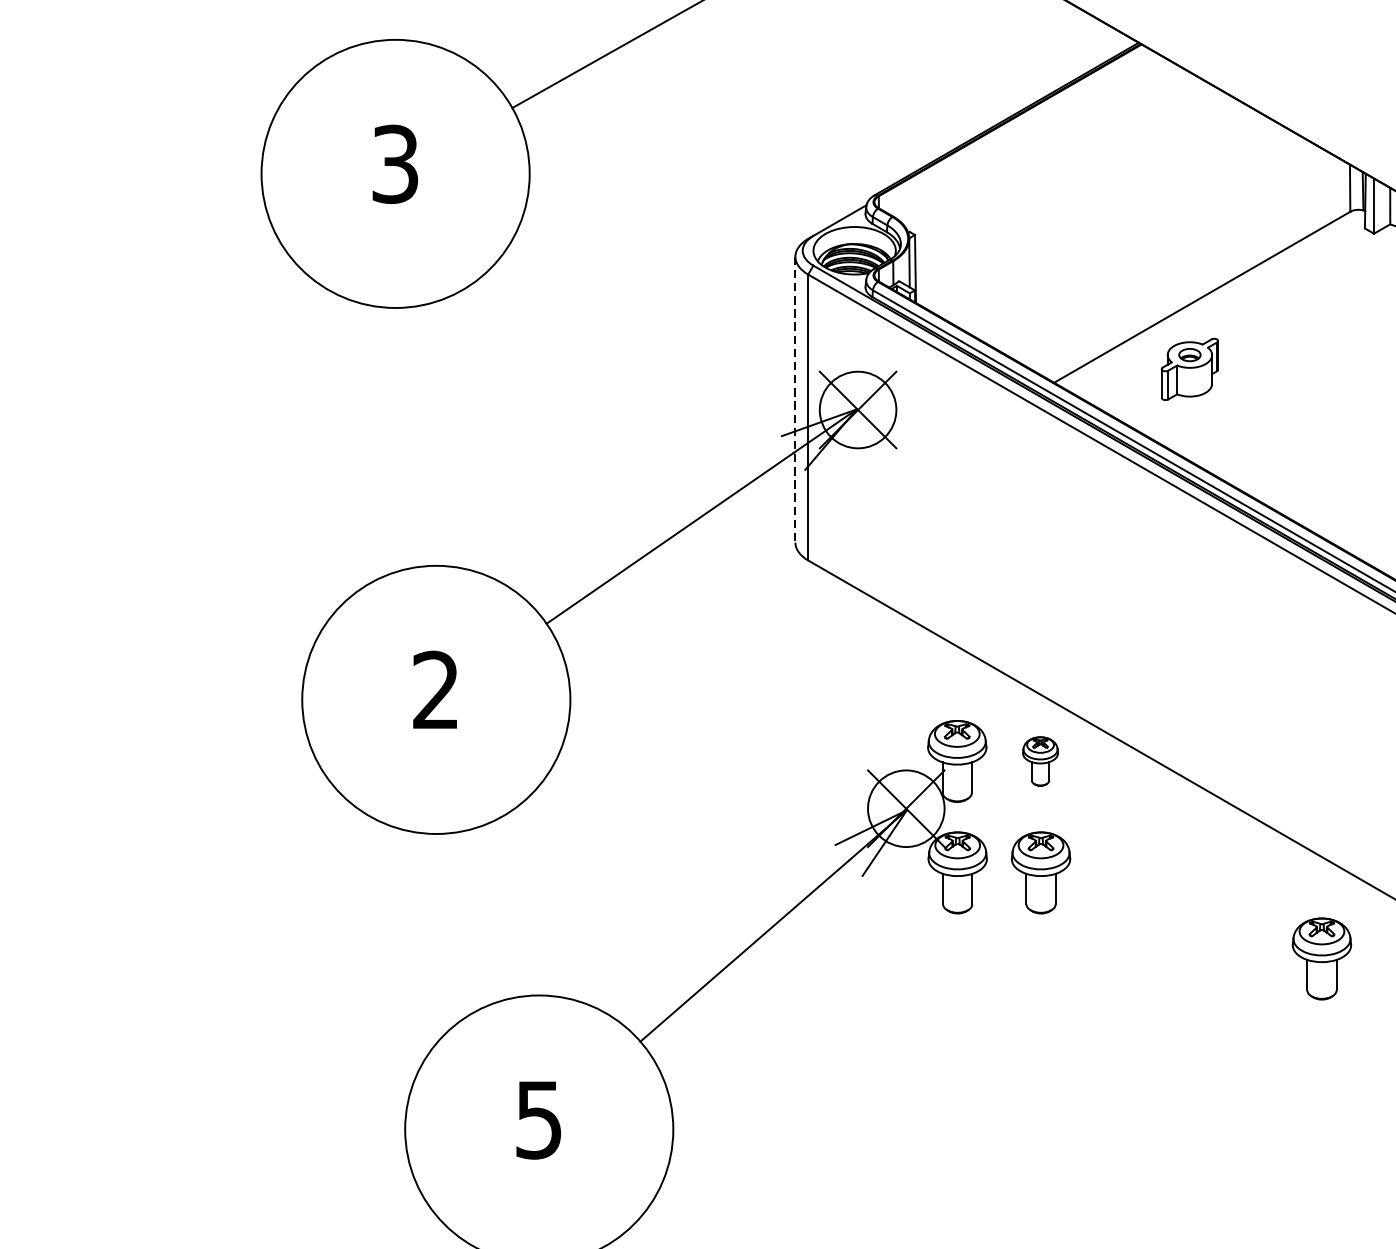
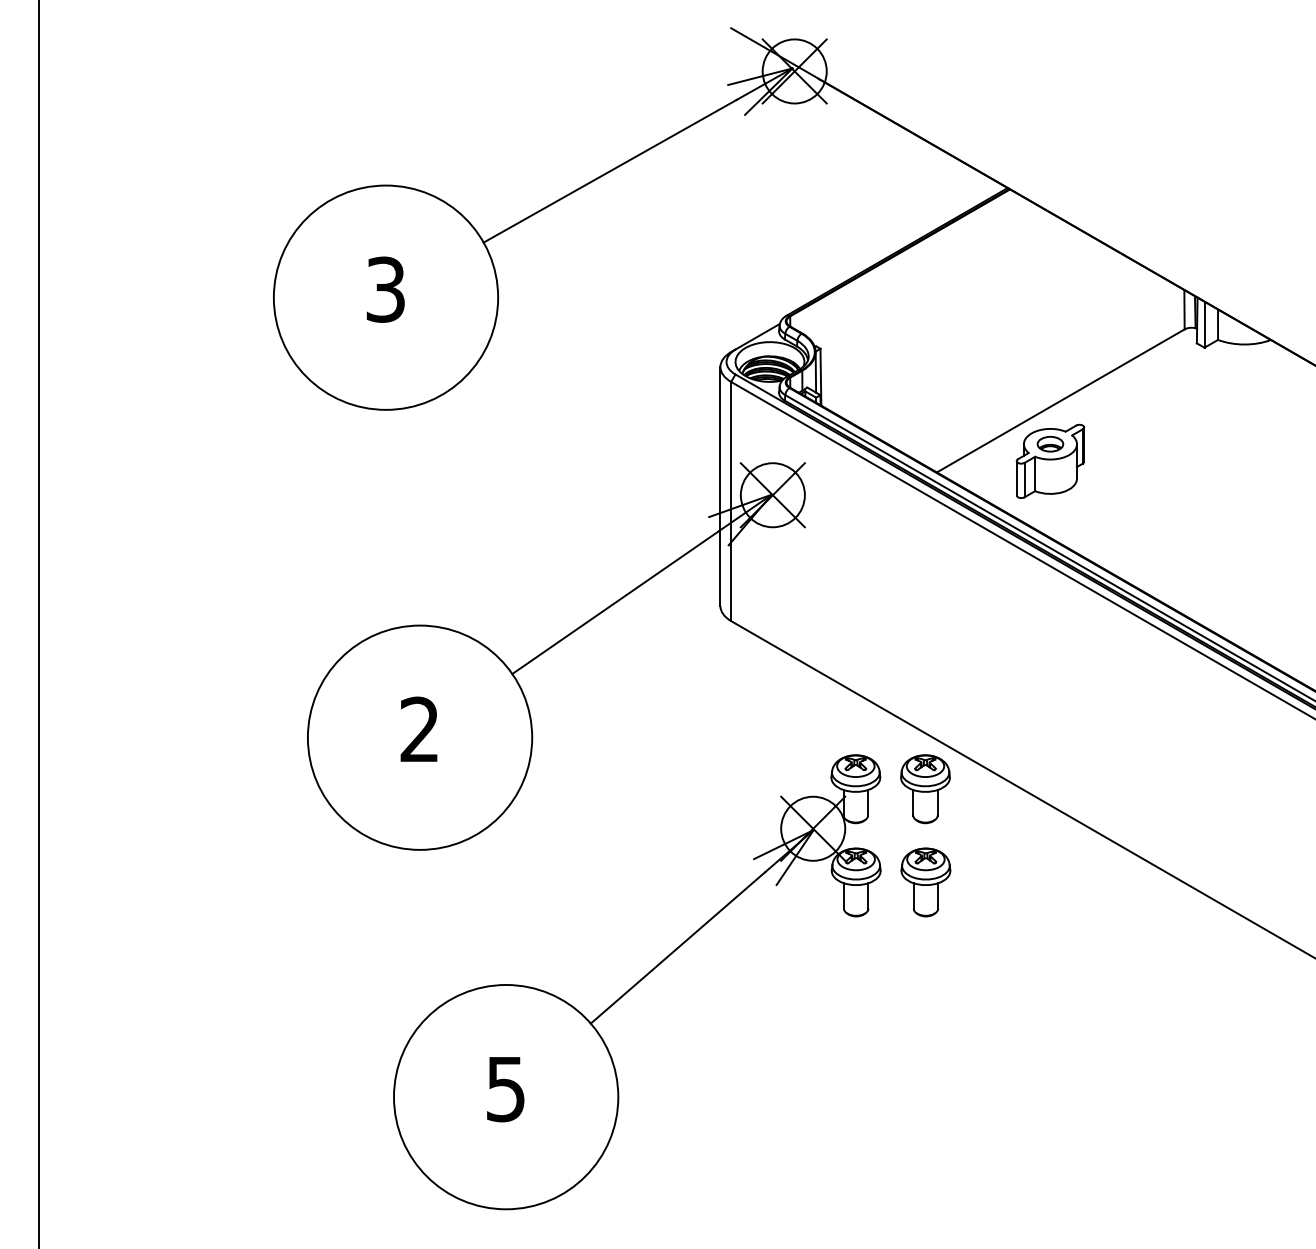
part: (1189, 368) -> (1050, 460), size x1.43
line: (795, 399) -> (720, 486), dashed -> solid
part: (1040, 761) -> (925, 789), size x1.67
part: (1321, 959) -> (1160, 954), removed

